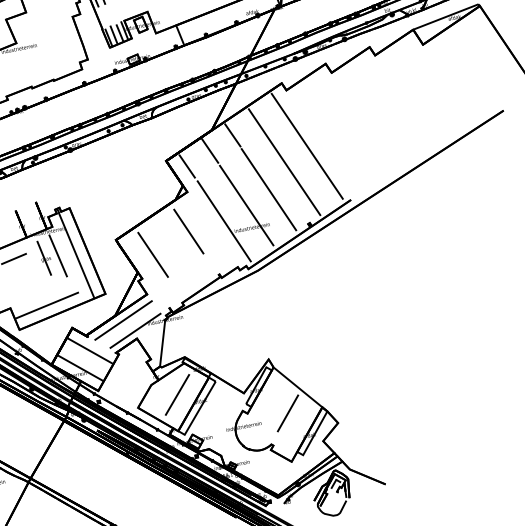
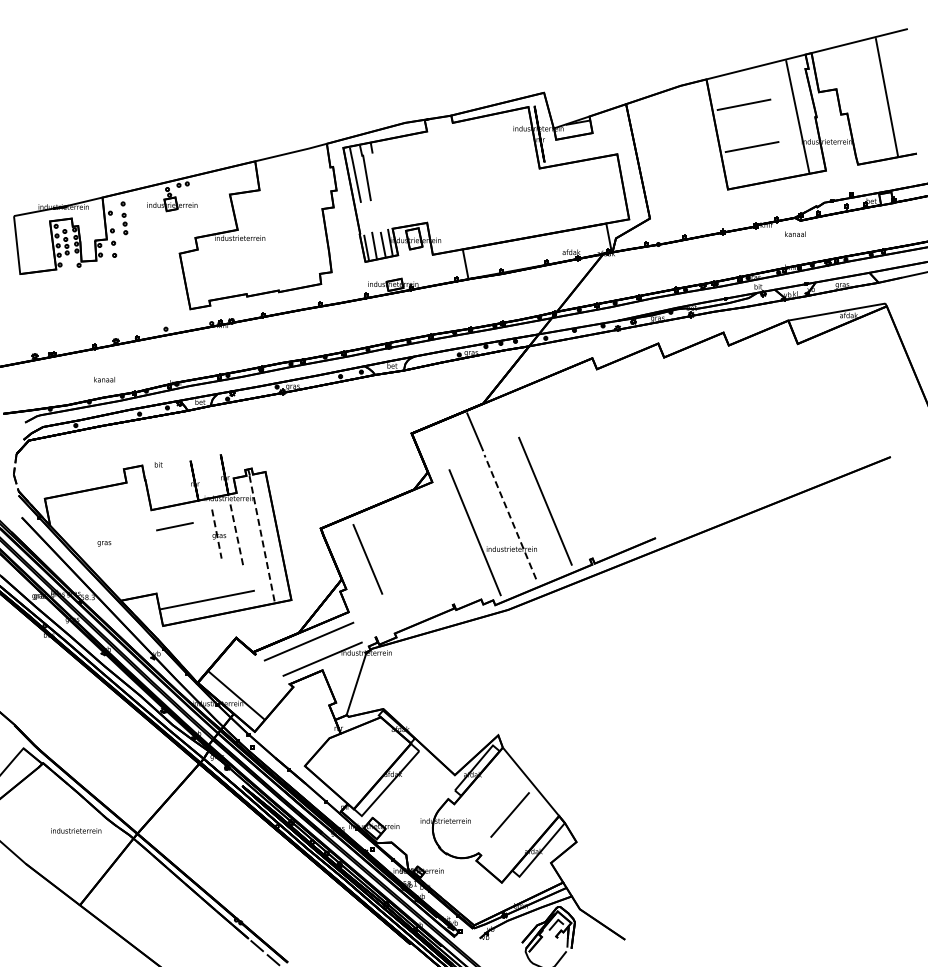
line: (232, 135) -> (510, 416), removed
line: (306, 146) -> (609, 452), removed
line: (284, 162) -> (574, 467), removed
line: (186, 166) -> (438, 446), removed
line: (246, 205) -> (510, 516), solid -> dashed
line: (188, 231) -> (423, 537), removed
line: (58, 255) -> (236, 534), solid -> dashed
line: (76, 255) -> (262, 538), solid -> dashed
line: (44, 258) -> (216, 534), solid -> dashed
line: (90, 351) -> (254, 674), removed
line: (177, 394) -> (362, 758), removed

